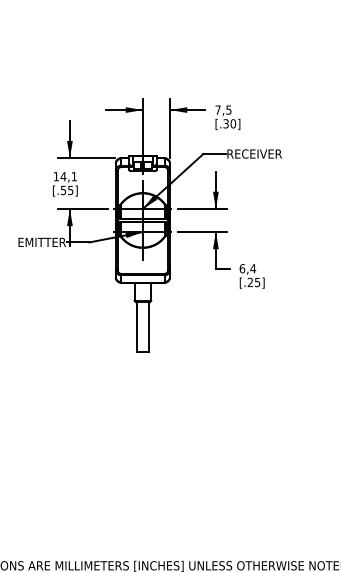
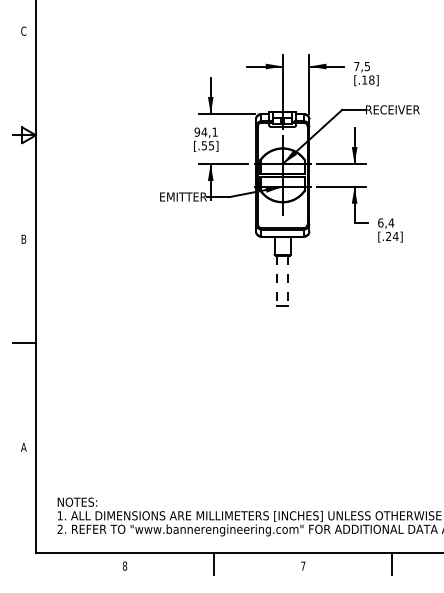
text: (229, 123) -> (368, 79), [.30] -> [.18]
text: (56, 175) -> (197, 131), 14,1 -> 94,1
text: (257, 282) -> (395, 236), [.25] -> [.24]
line: (137, 327) -> (277, 280), solid -> dashed
line: (148, 327) -> (288, 280), solid -> dashed

